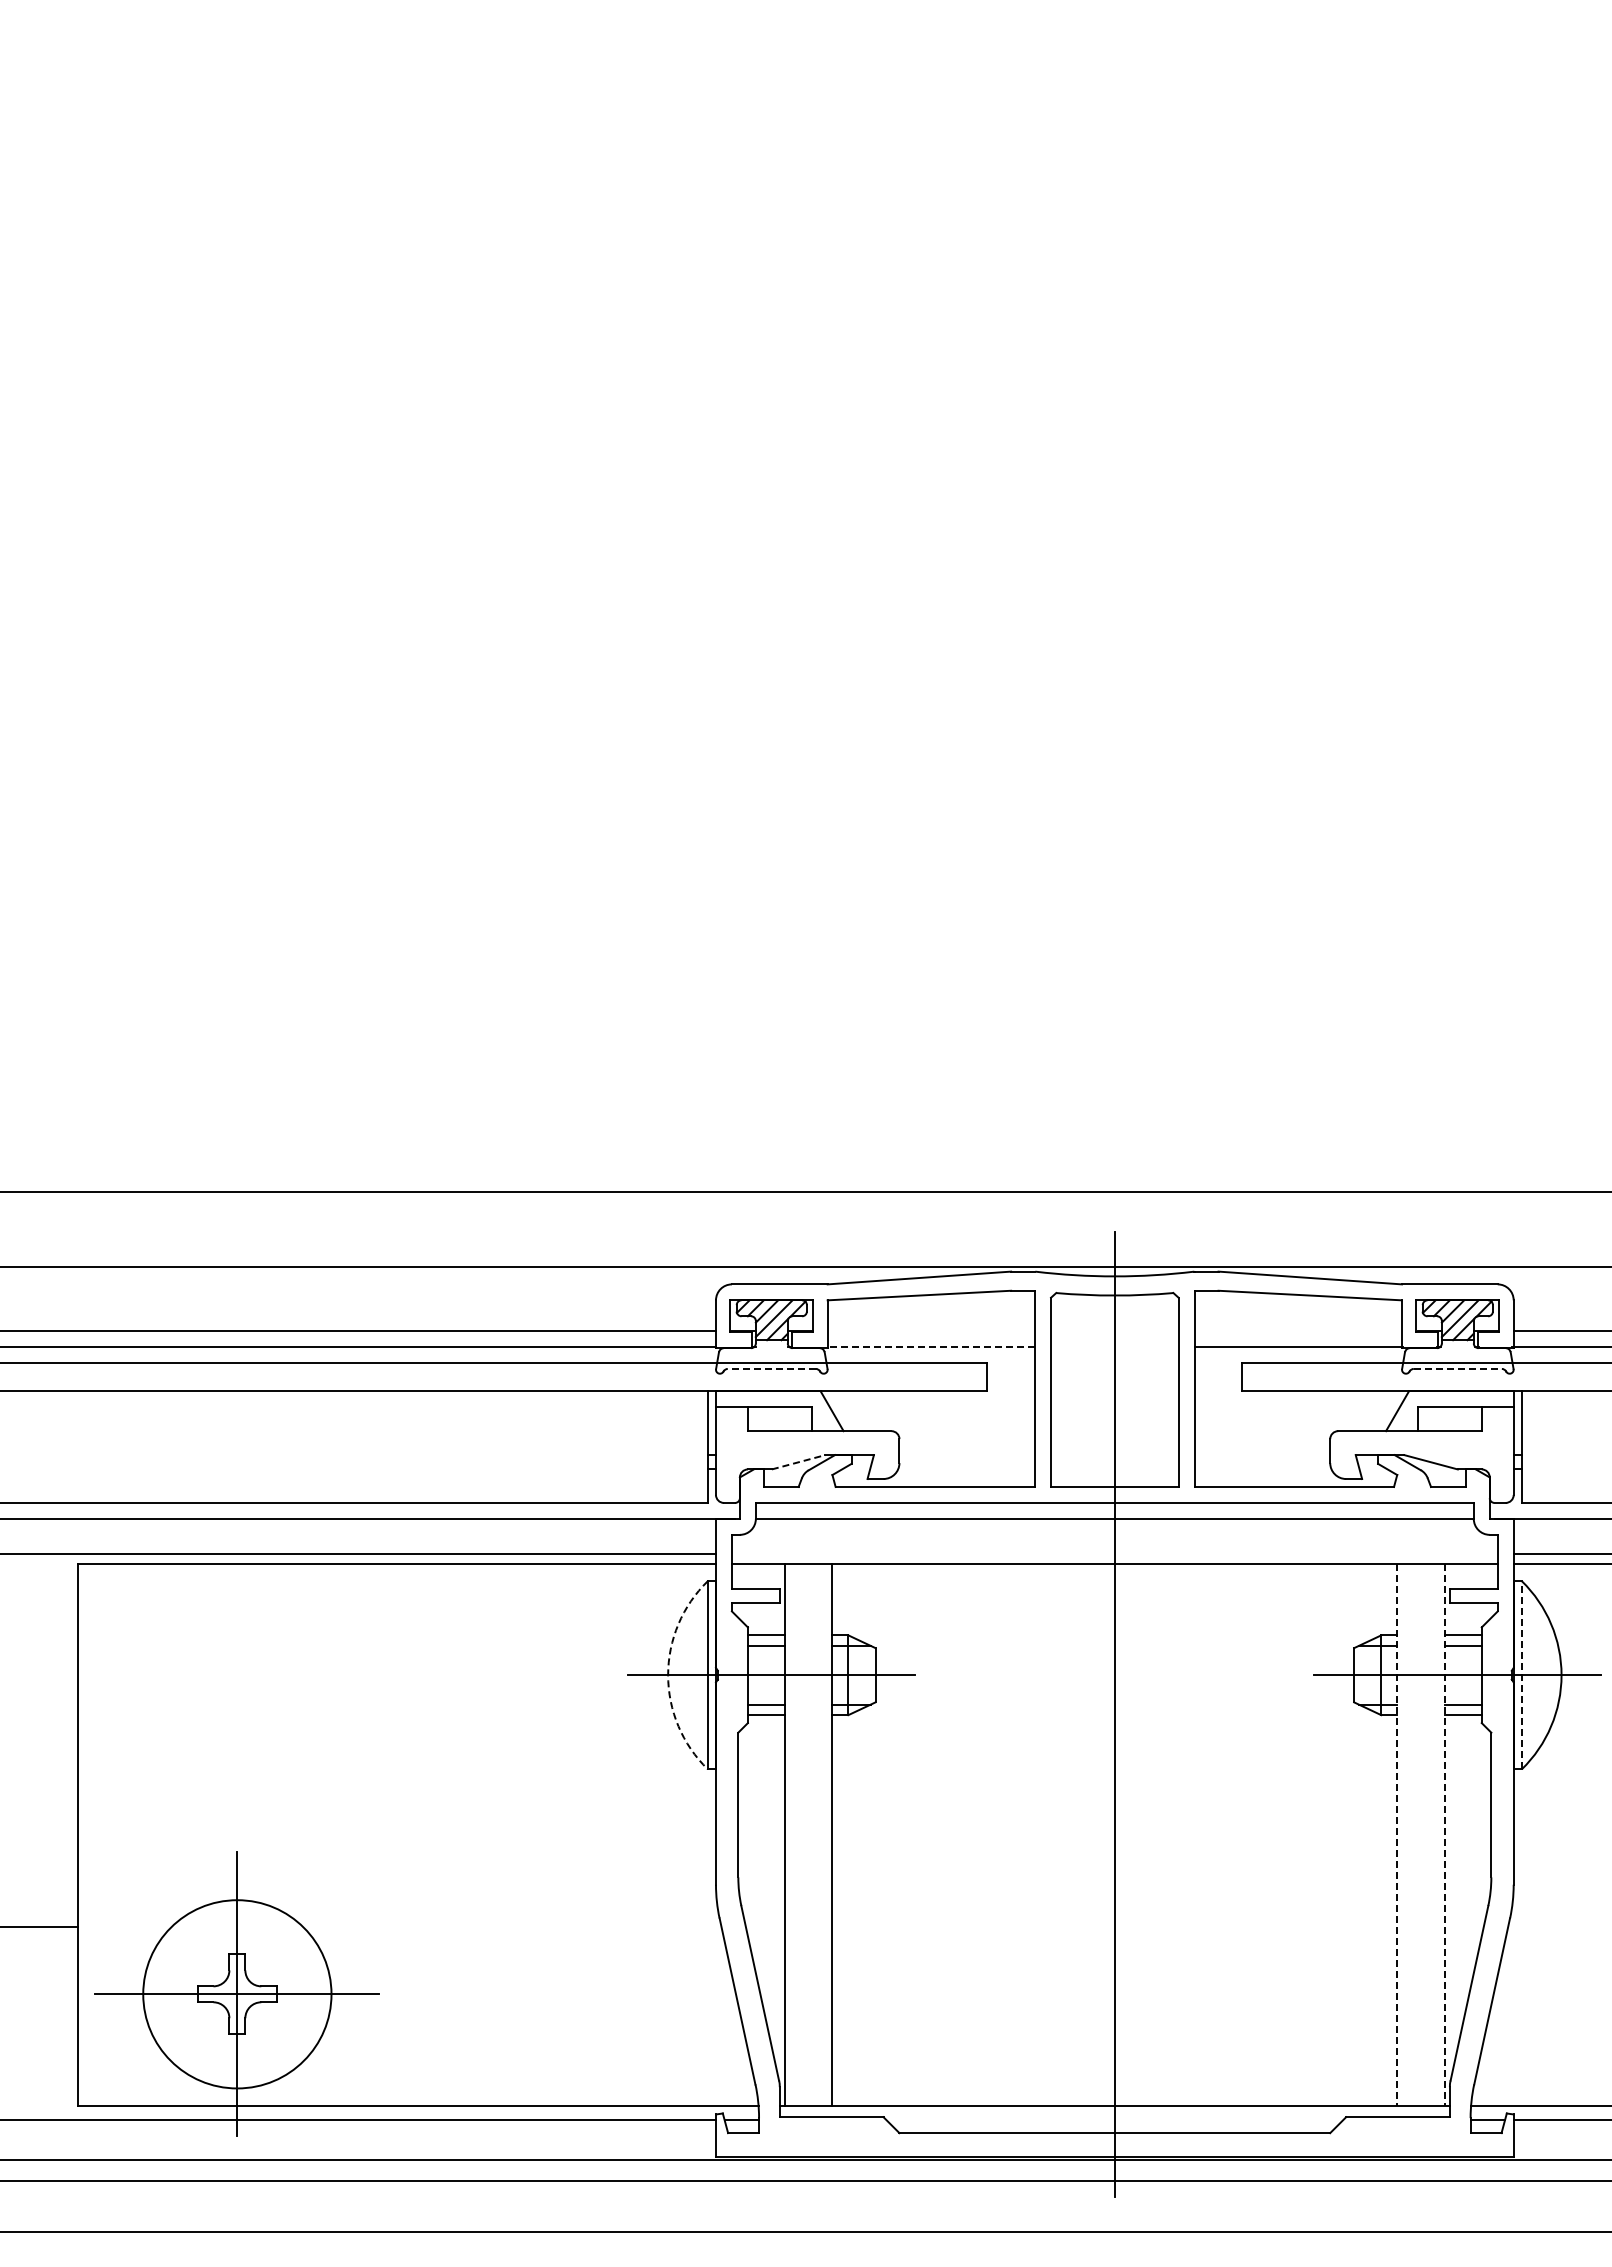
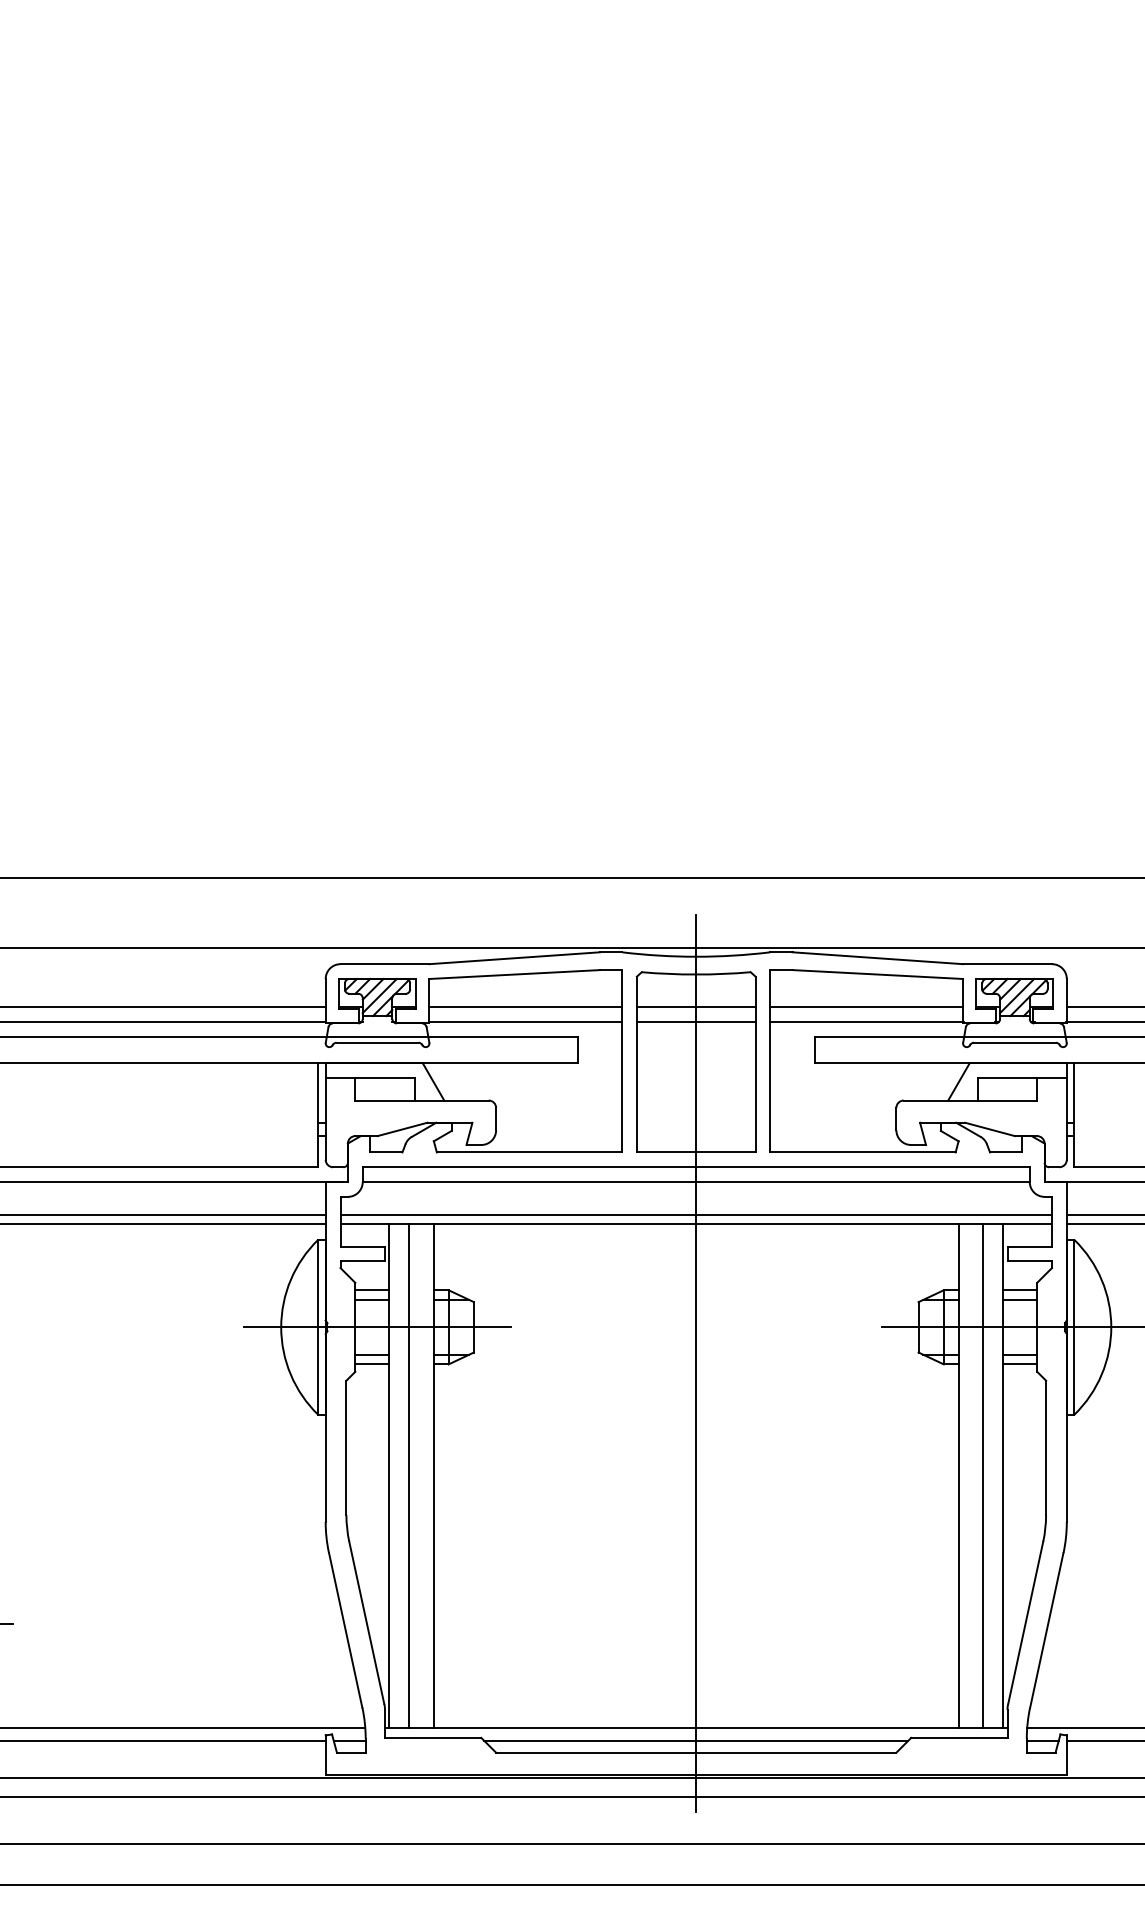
line: (931, 1330) -> (525, 1007), added
line: (1114, 1330) -> (695, 1007), added
line: (1298, 1330) -> (866, 1007), added
line: (931, 1346) -> (525, 1021), dashed -> solid
line: (1114, 1346) -> (695, 1021), added
line: (771, 1368) -> (377, 1042), dashed -> solid
line: (1458, 1368) -> (1015, 1042), dashed -> solid
line: (798, 1462) -> (402, 1129), dashed -> solid
line: (1114, 1554) -> (695, 1215), added
line: (1521, 1674) -> (1074, 1326), dashed -> solid
arc: (668, 1675) -> (281, 1327), dashed -> solid
line: (805, 1834) -> (408, 1475), added
line: (1423, 1834) -> (983, 1475), added
line: (1397, 1835) -> (958, 1476), dashed -> solid
line: (1445, 1835) -> (1003, 1476), dashed -> solid
line: (1114, 2120) -> (695, 1741), added

